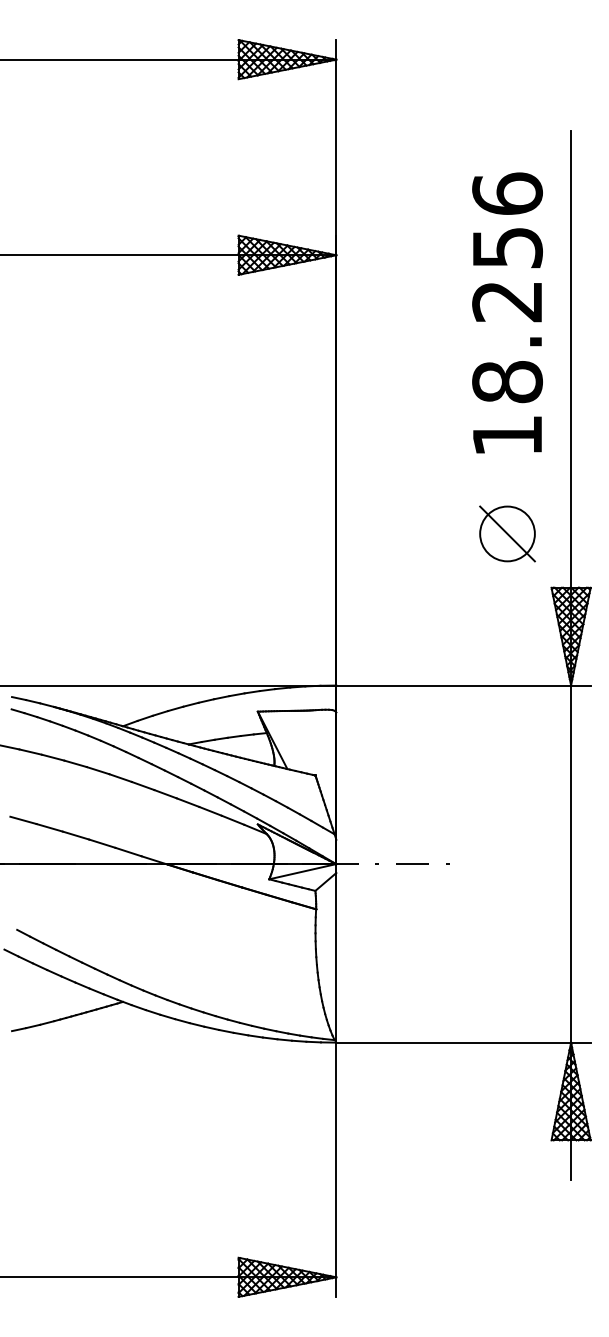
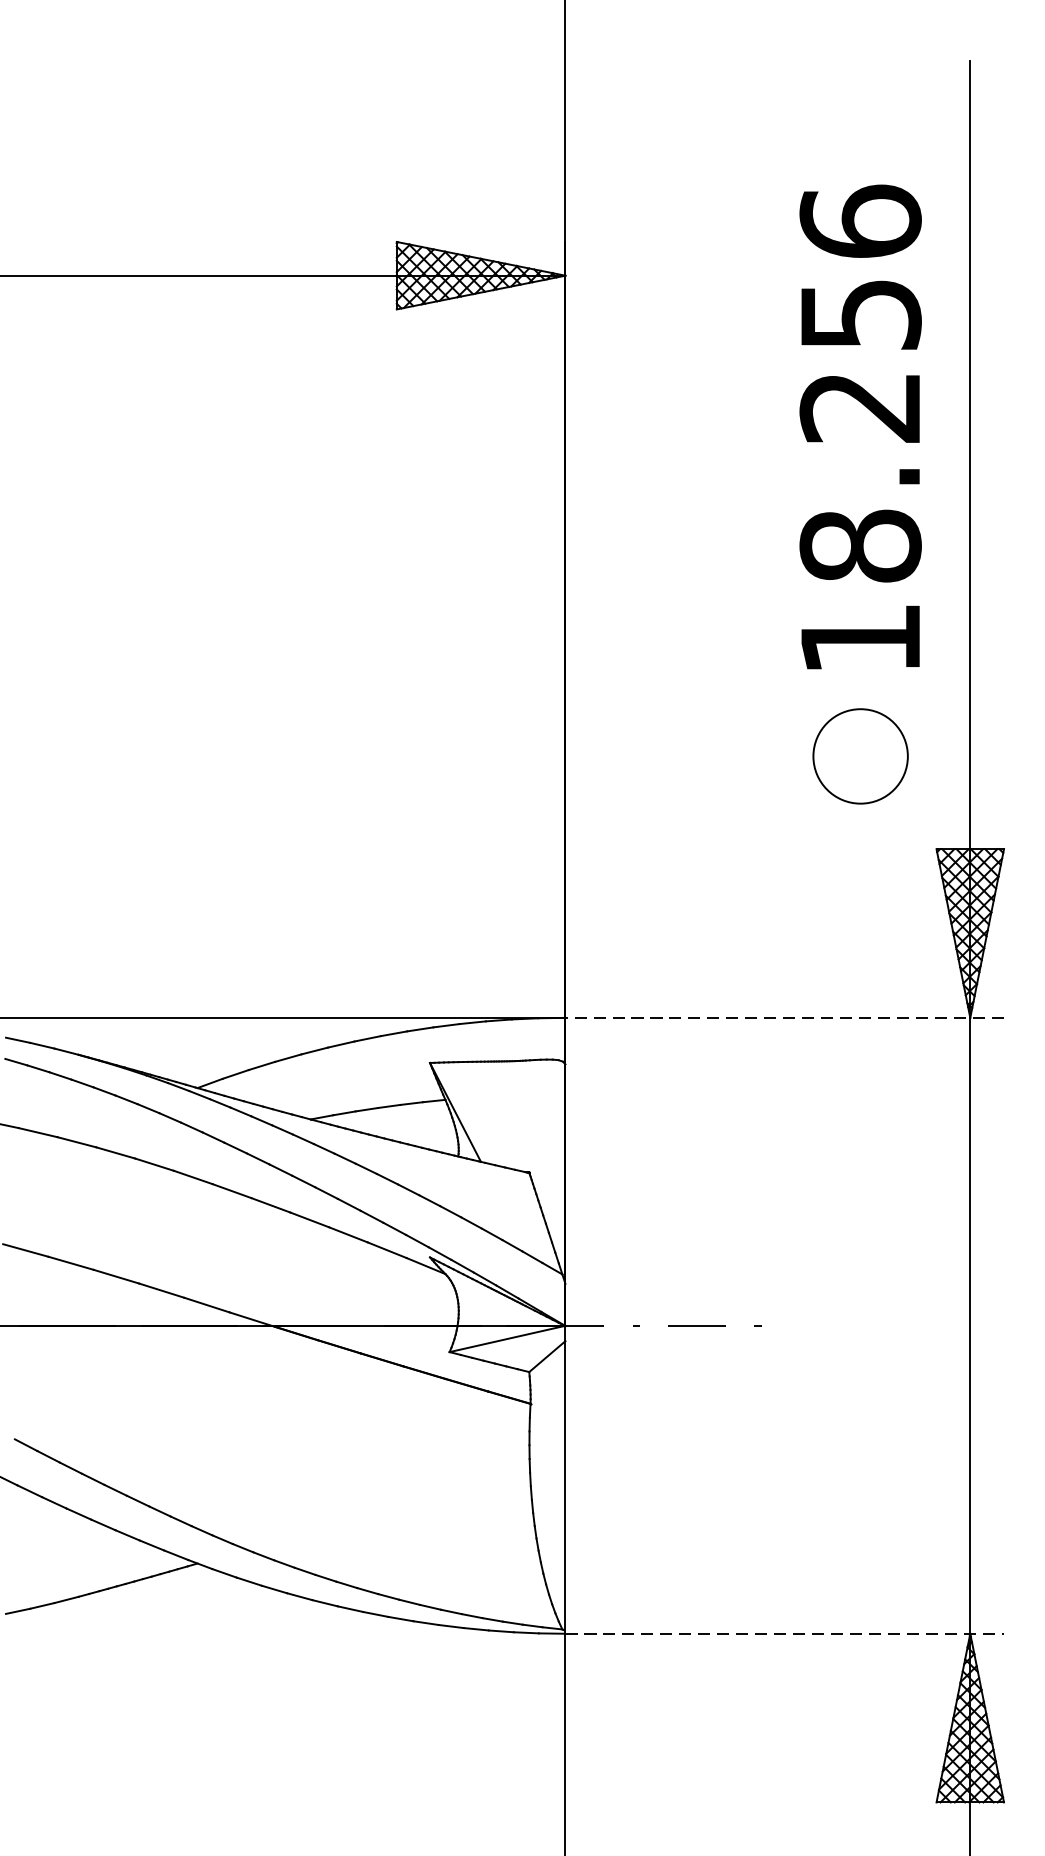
text: (507, 312) -> (860, 426), moved
line: (507, 533) -> (860, 755), removed
line: (463, 685) -> (784, 1017), solid -> dashed
line: (464, 1042) -> (786, 1633), solid -> dashed

